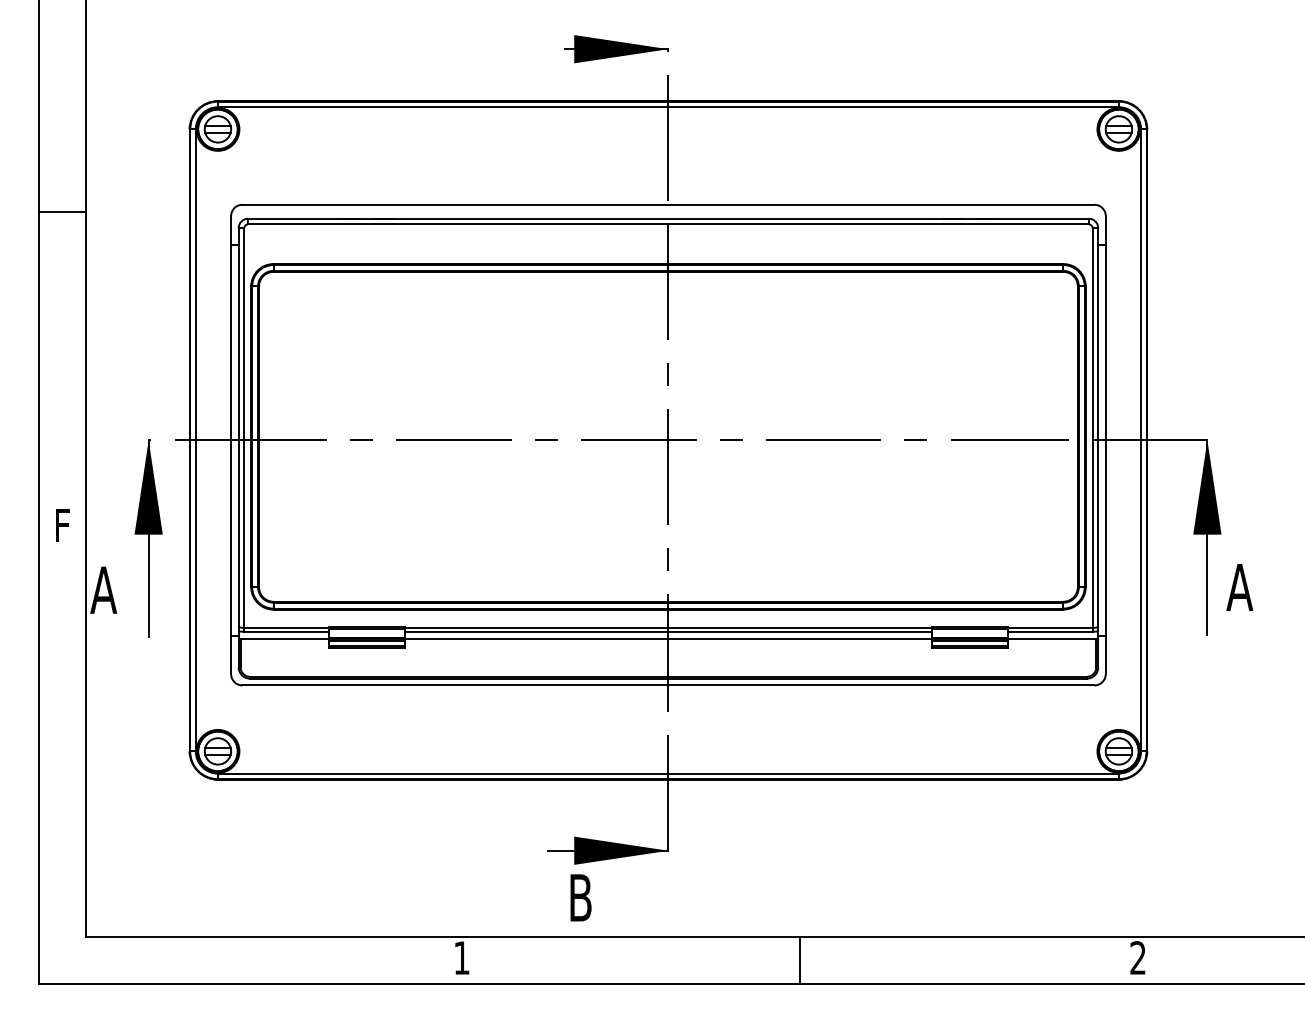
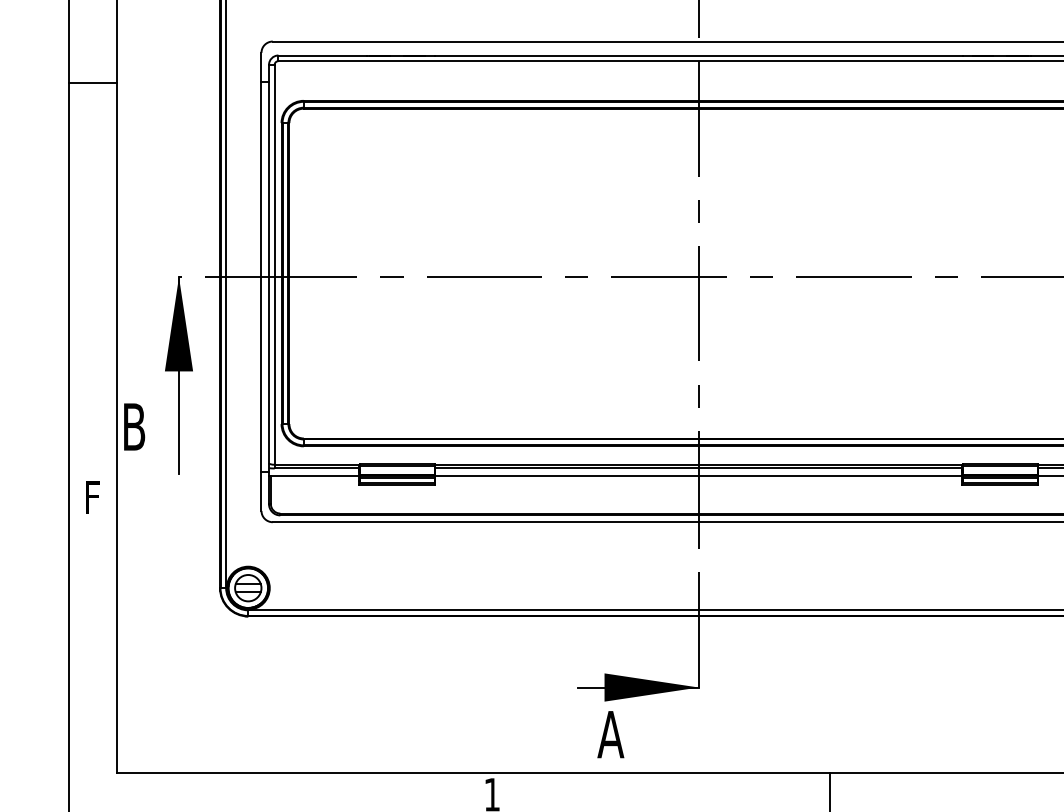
line: (62, 212) -> (92, 83), moved
text: (62, 525) -> (92, 497), moved
text: (103, 589) -> (133, 426), A -> B
text: (580, 897) -> (610, 734), B -> A

